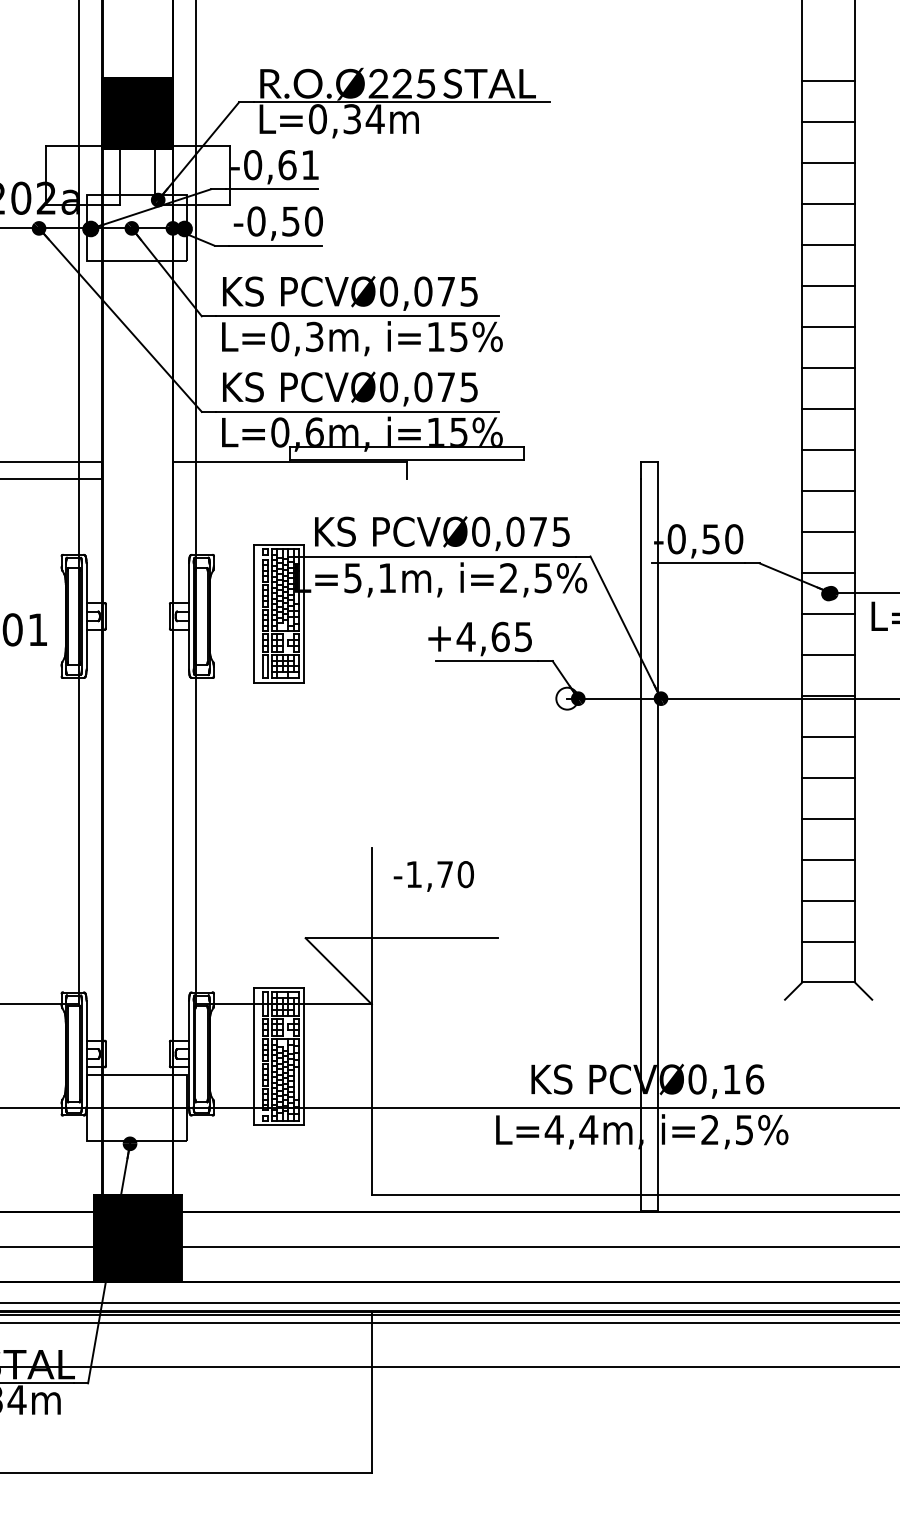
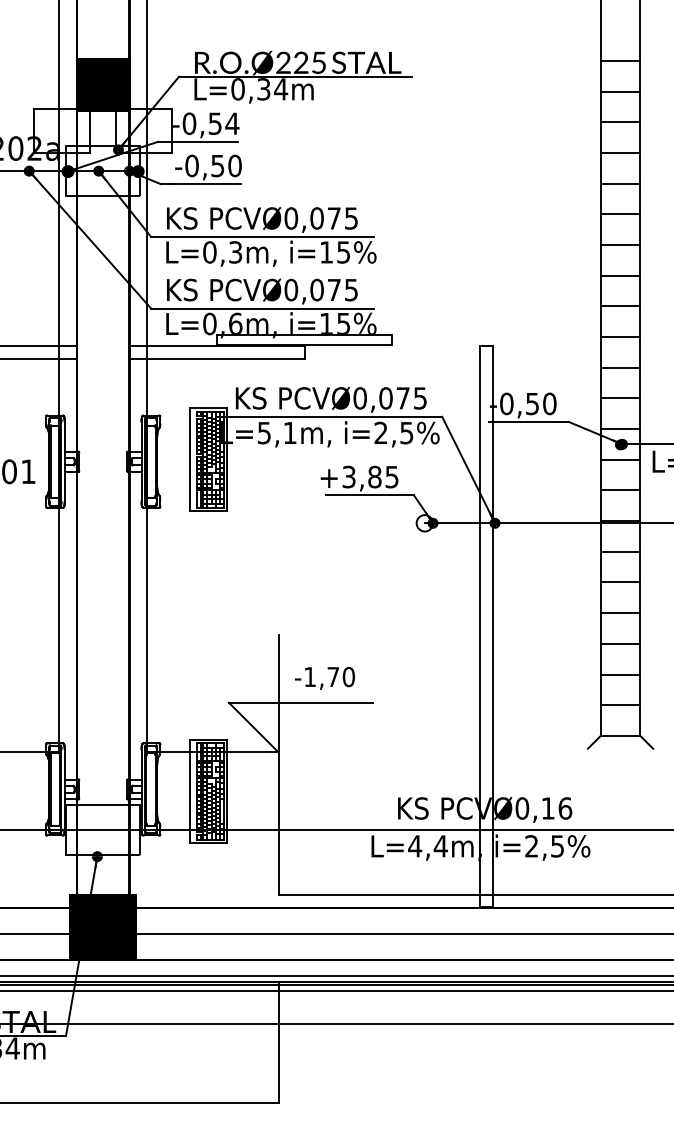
text: (298, 164) -> (223, 123), -0,61 -> -0,54
line: (289, 478) -> (216, 358), added
text: (482, 636) -> (361, 476), +4,65 -> +3,85
text: (433, 876) -> (324, 678), moved

